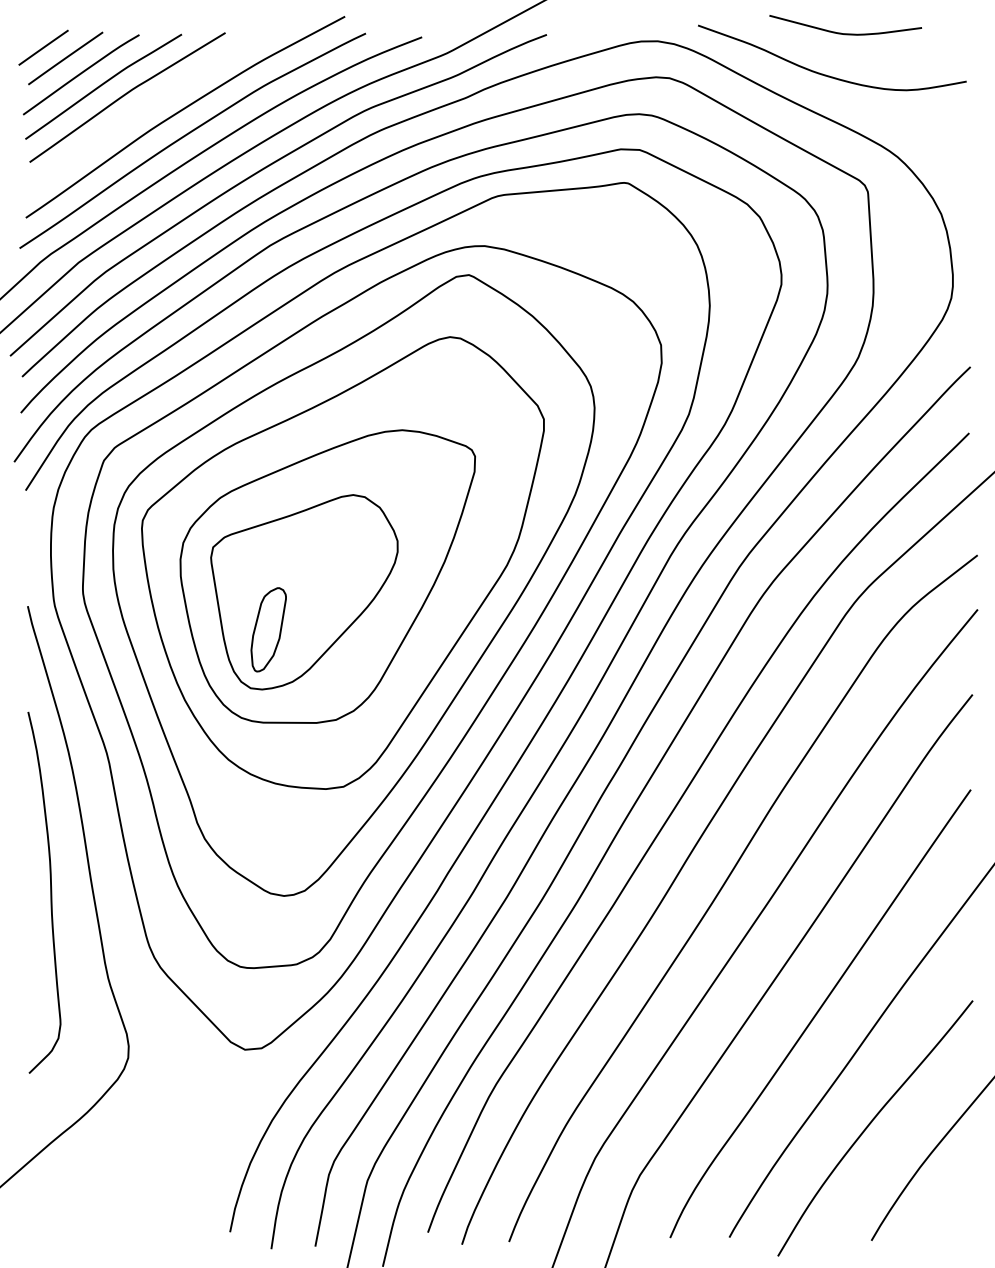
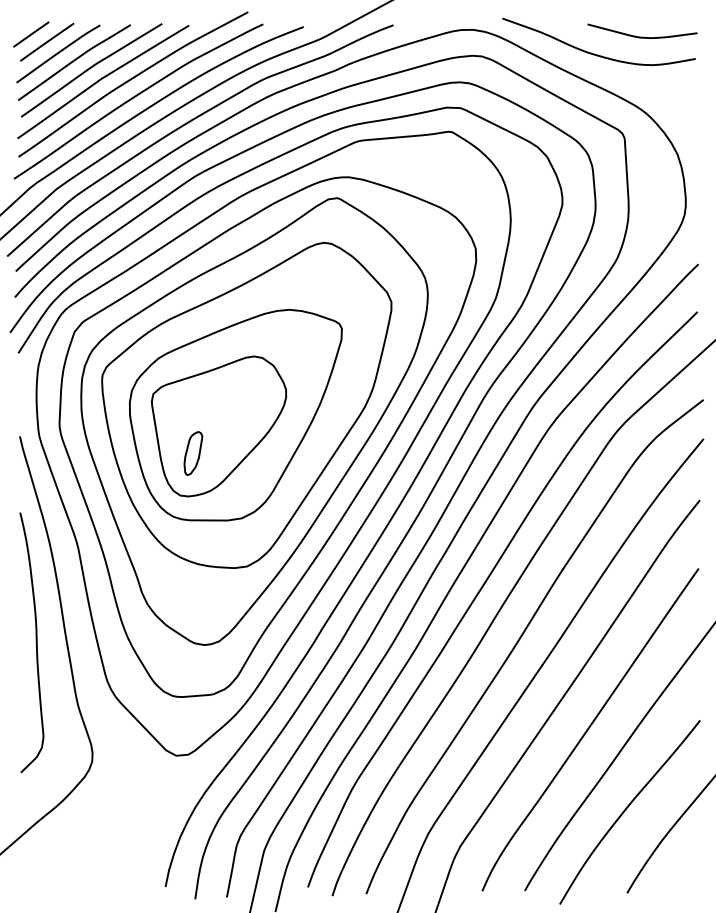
curve: (845, 33) -> (642, 37), moved
curve: (141, 110) -> (101, 79), added
part: (268, 629) -> (193, 453), size x0.71

